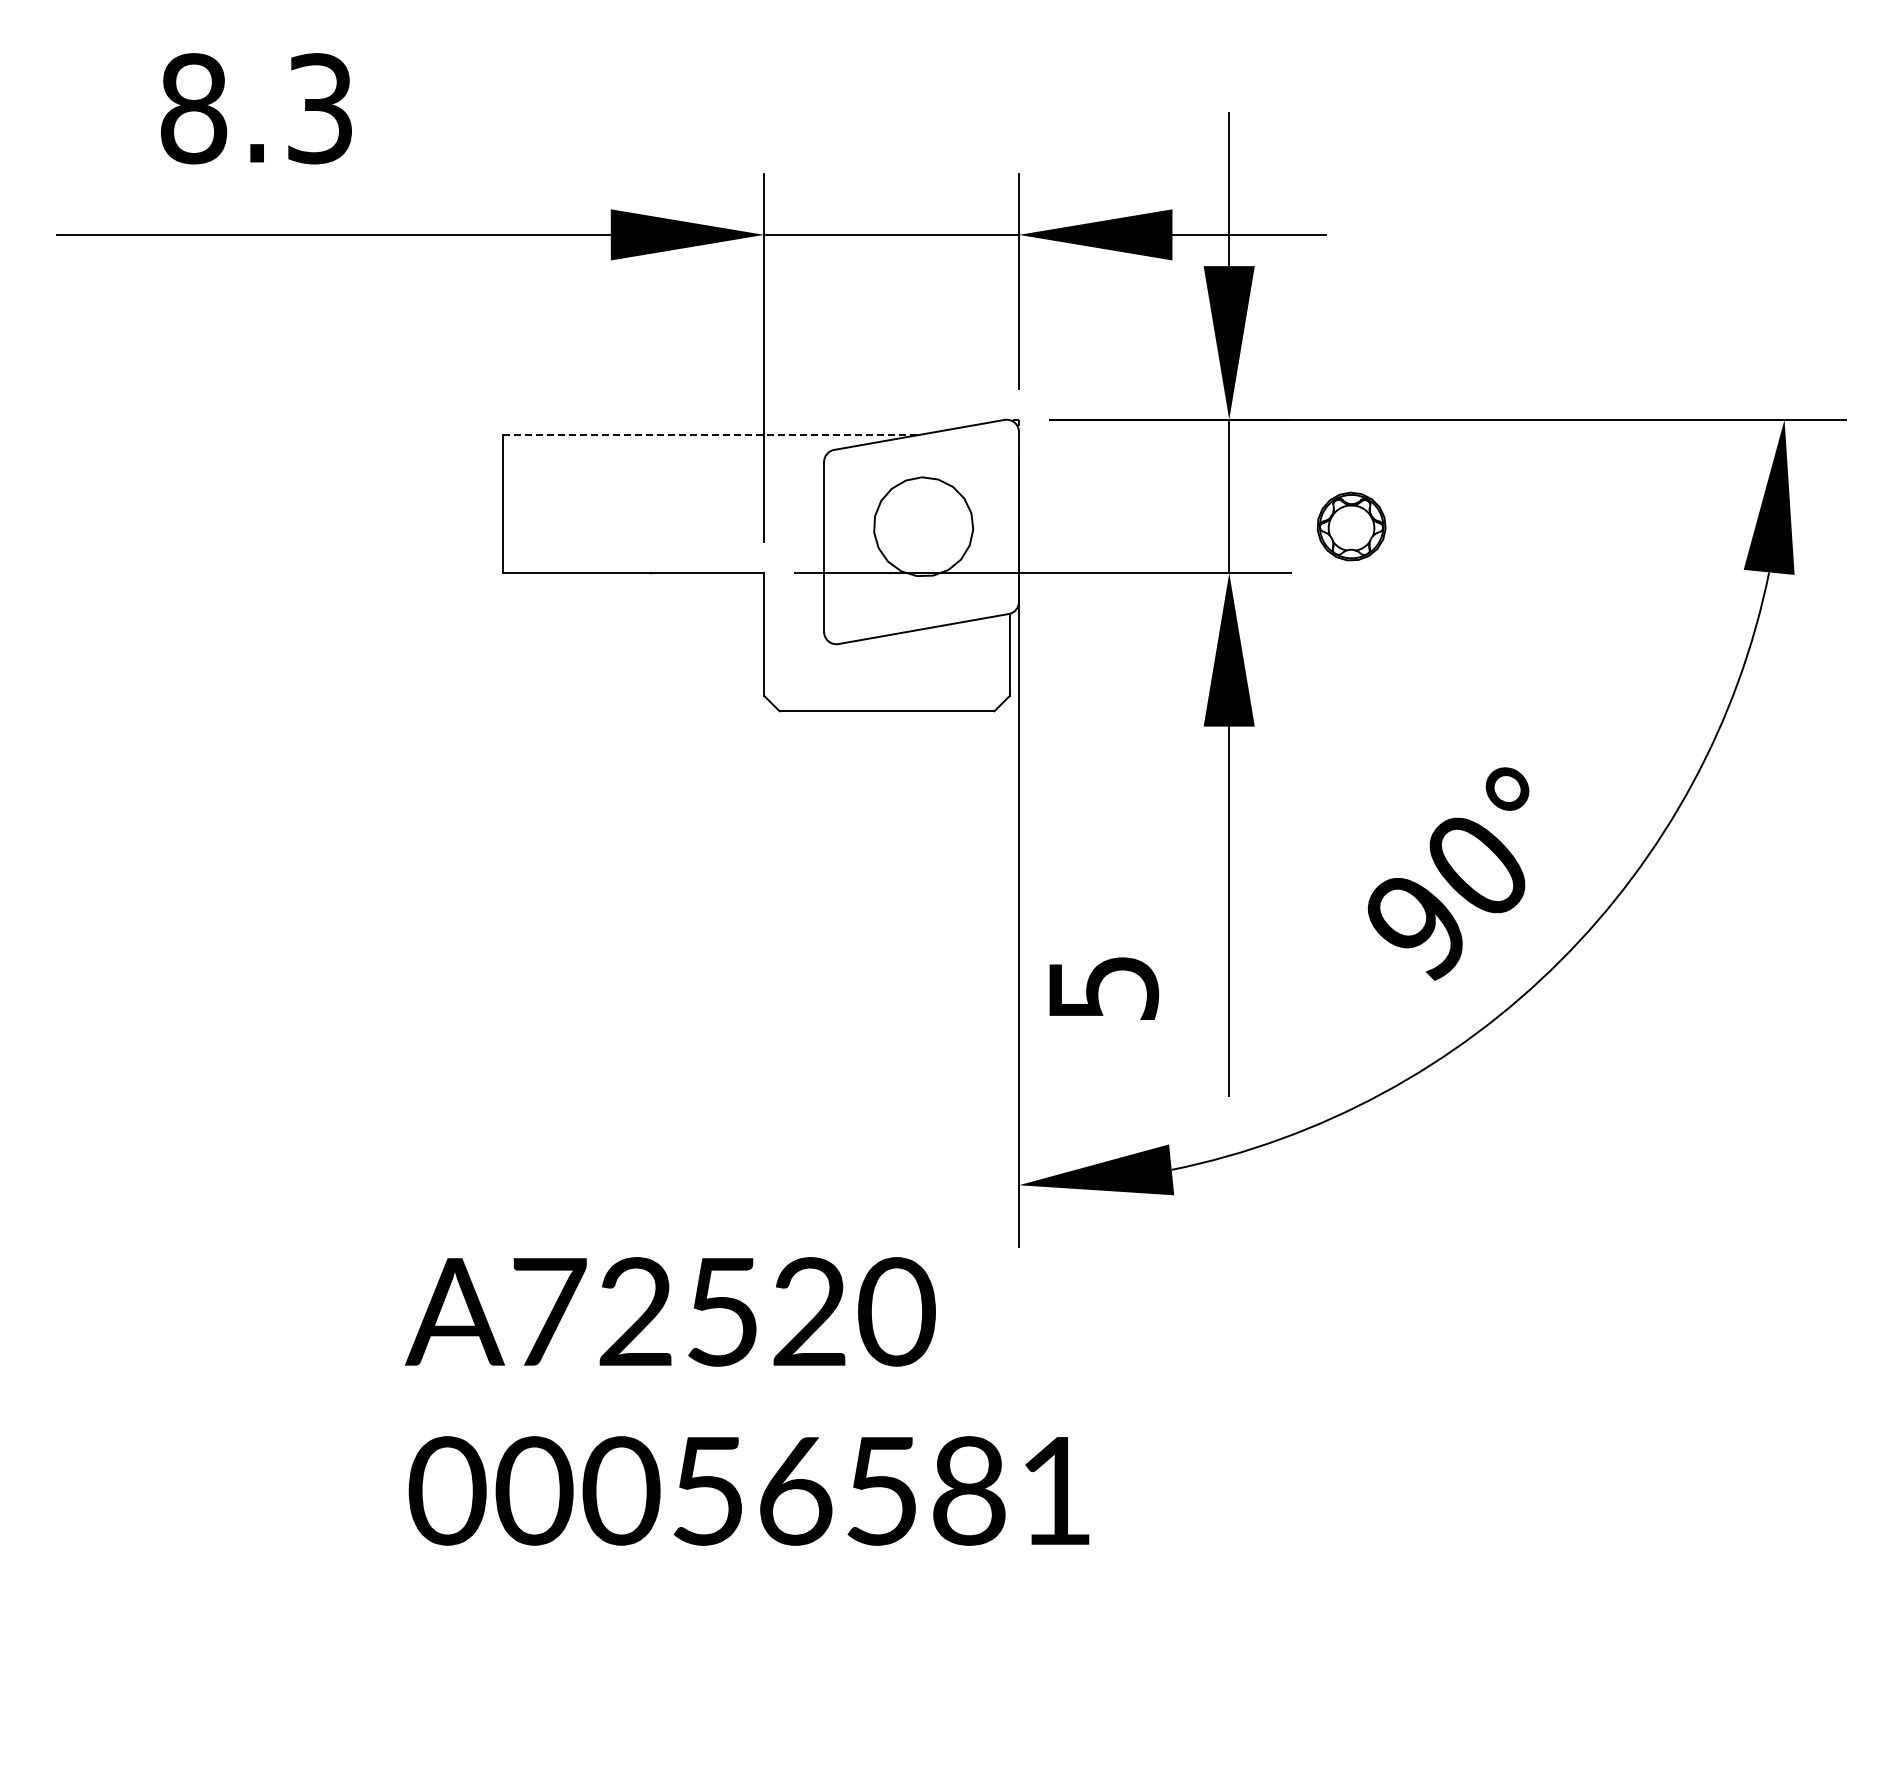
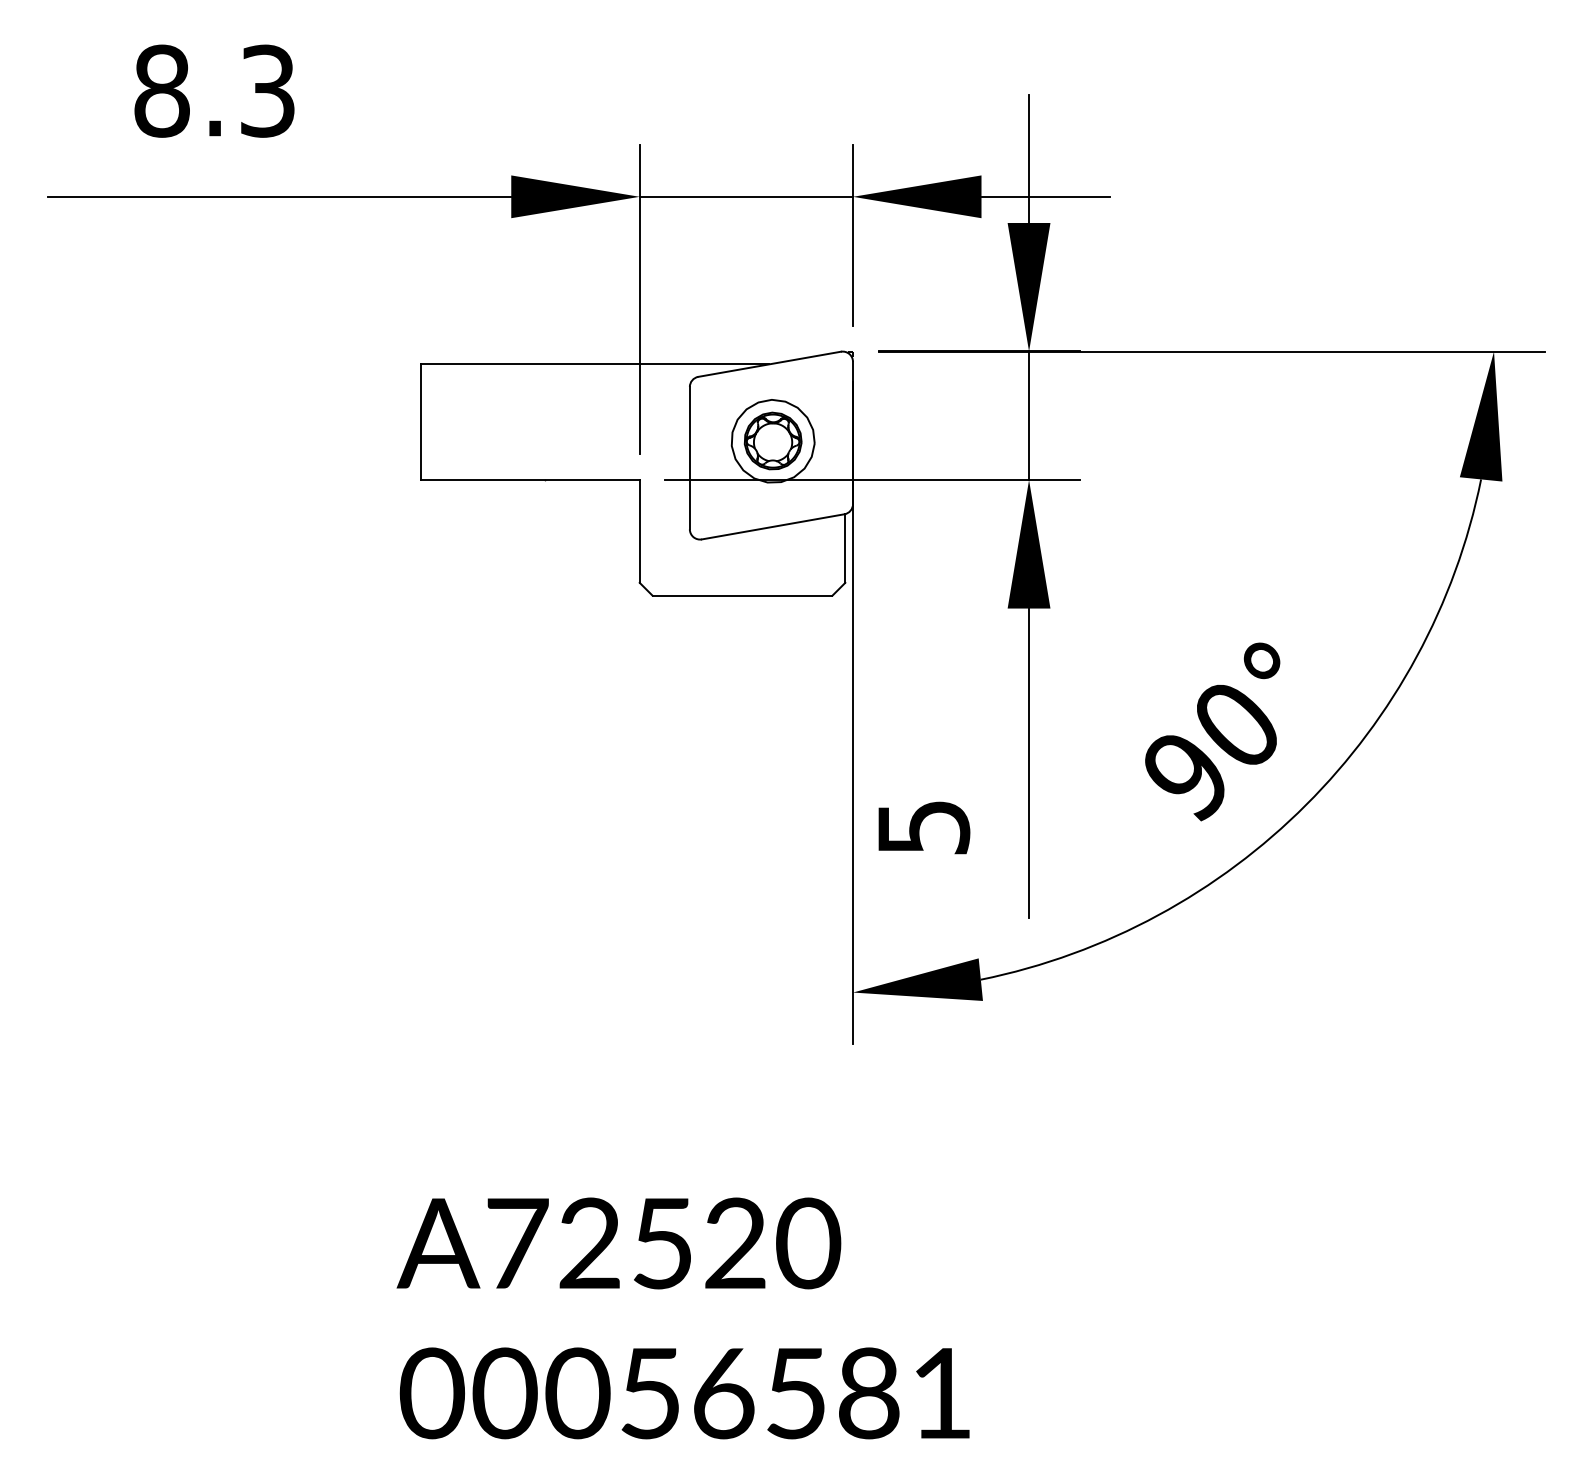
line: (711, 435) -> (595, 364), dashed -> solid
part: (1351, 526) -> (773, 440), moved
text: (747, 1401) -> (683, 1318), moved

